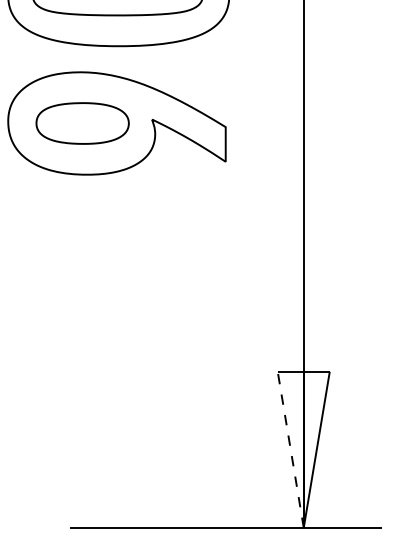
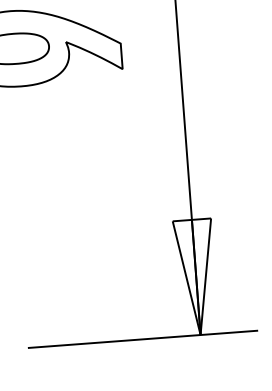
line: (290, 449) -> (186, 277), dashed -> solid

